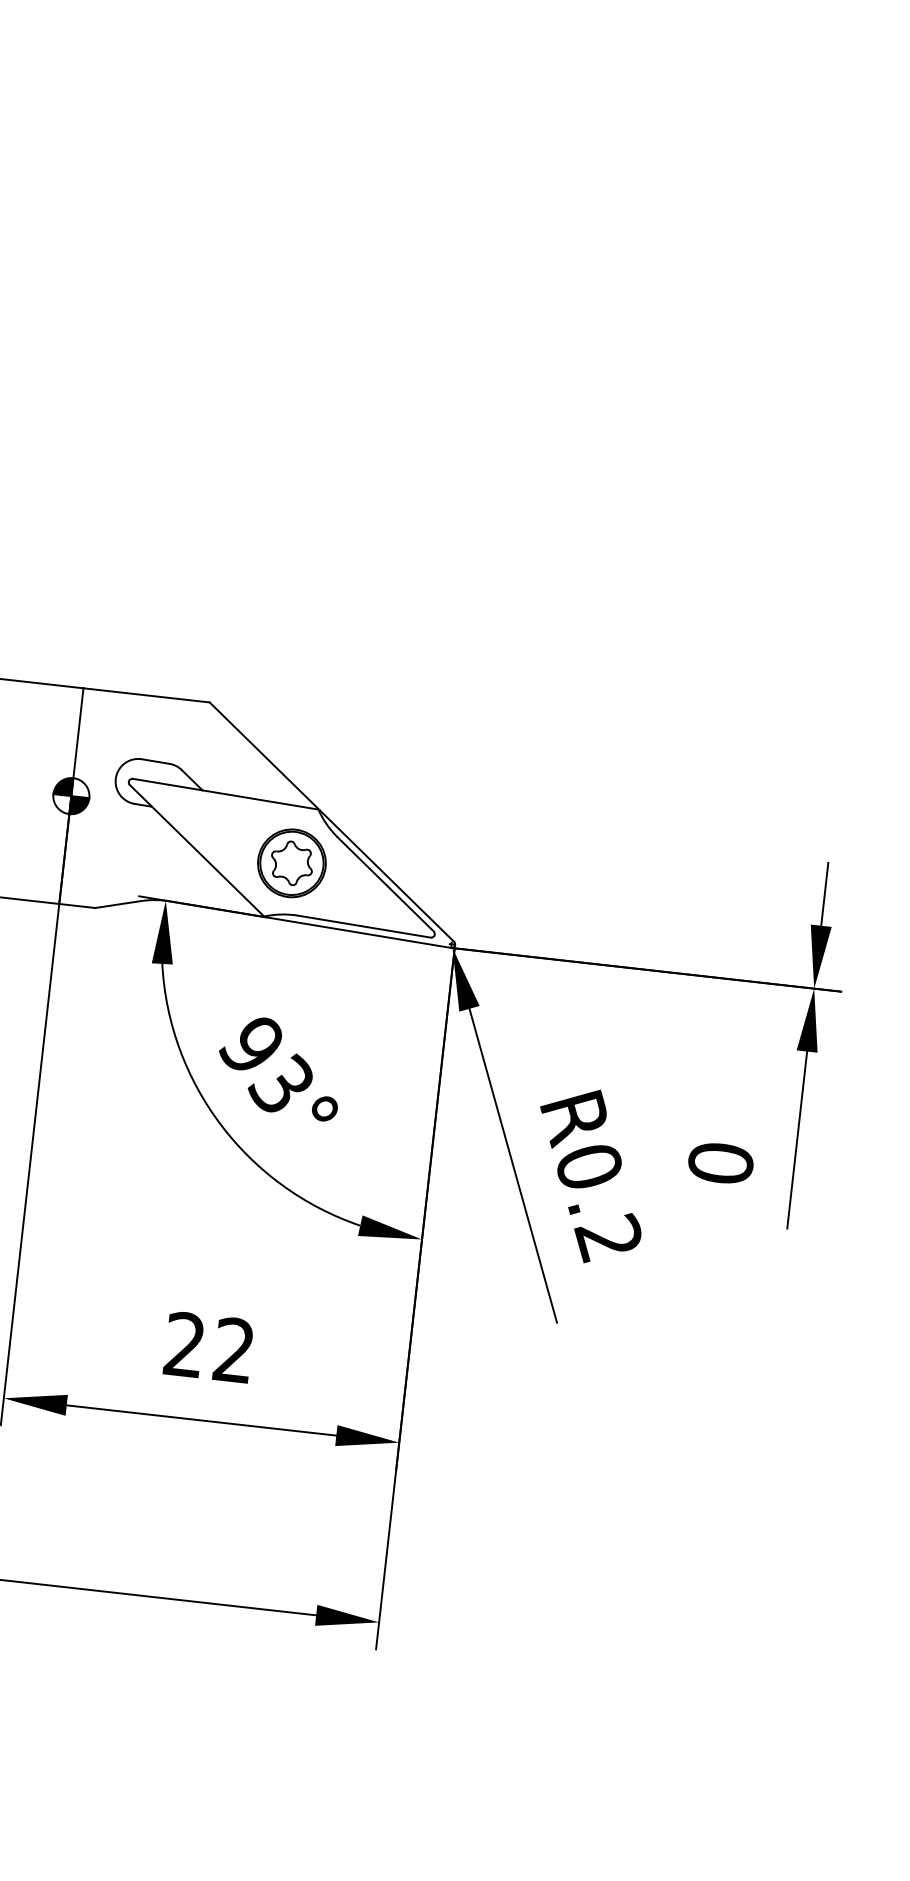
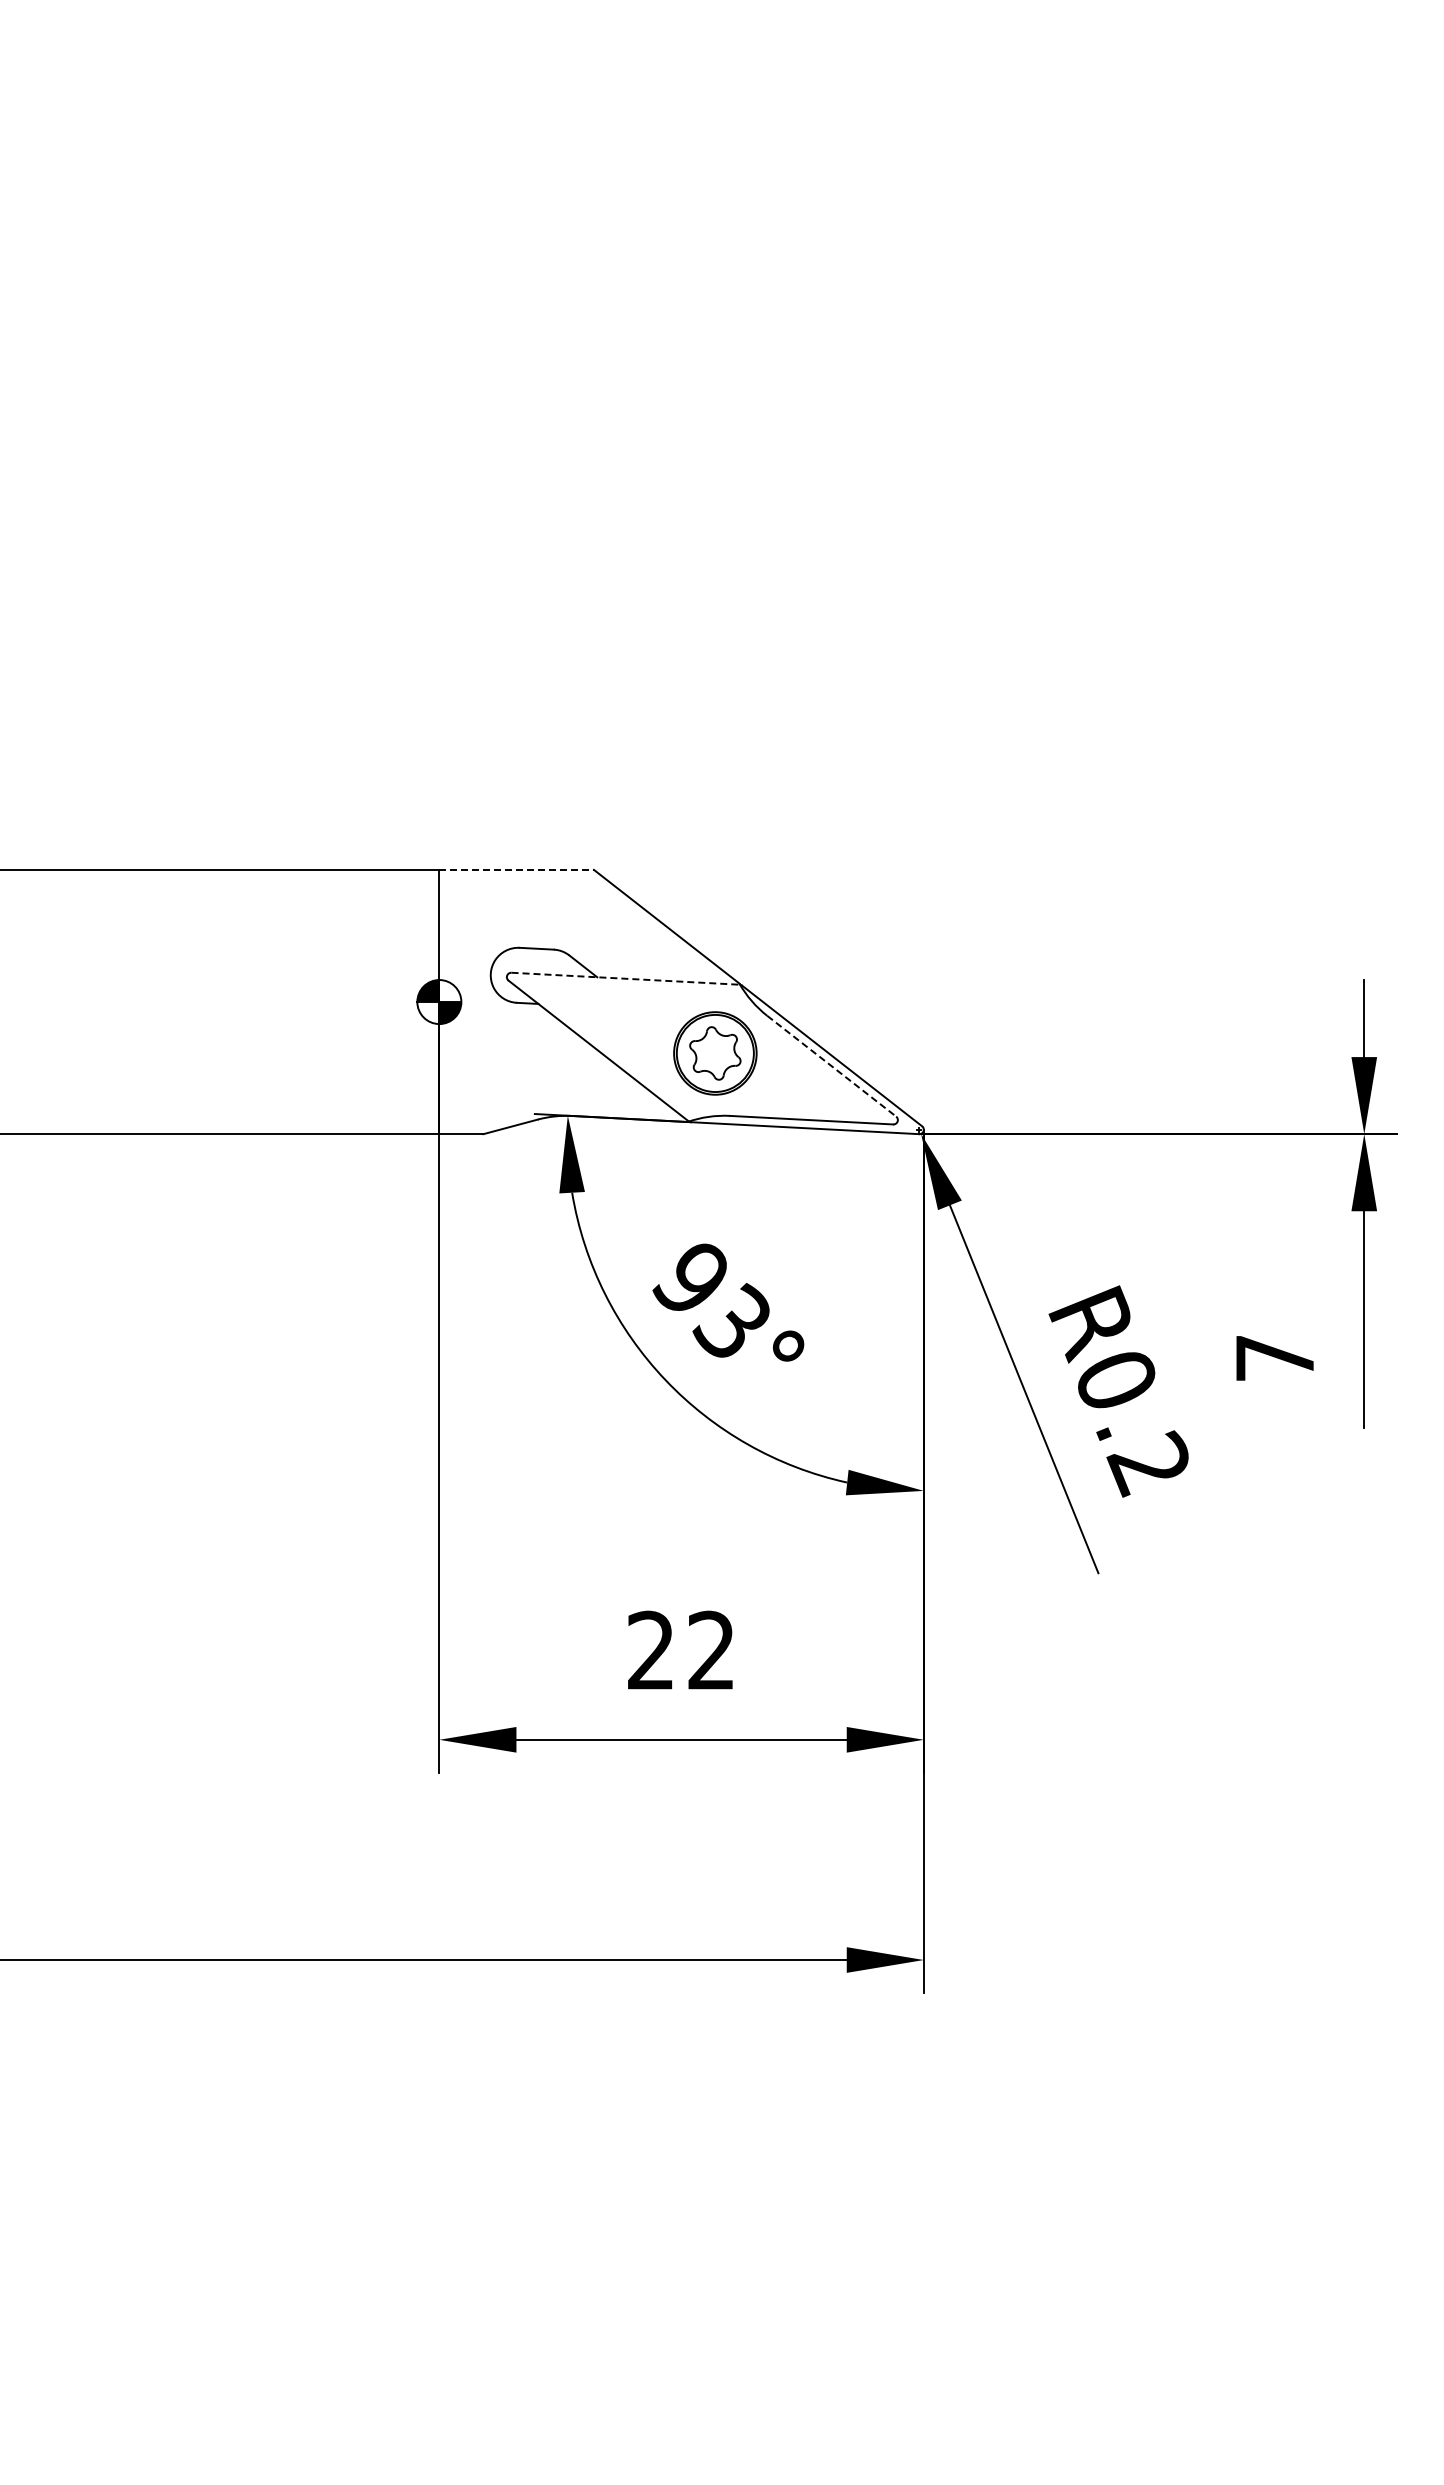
line: (147, 695) -> (517, 869), solid -> dashed
line: (226, 794) -> (626, 978), solid -> dashed
line: (385, 884) -> (831, 1066), solid -> dashed
text: (721, 1163) -> (1275, 1358), 0 -> 7

